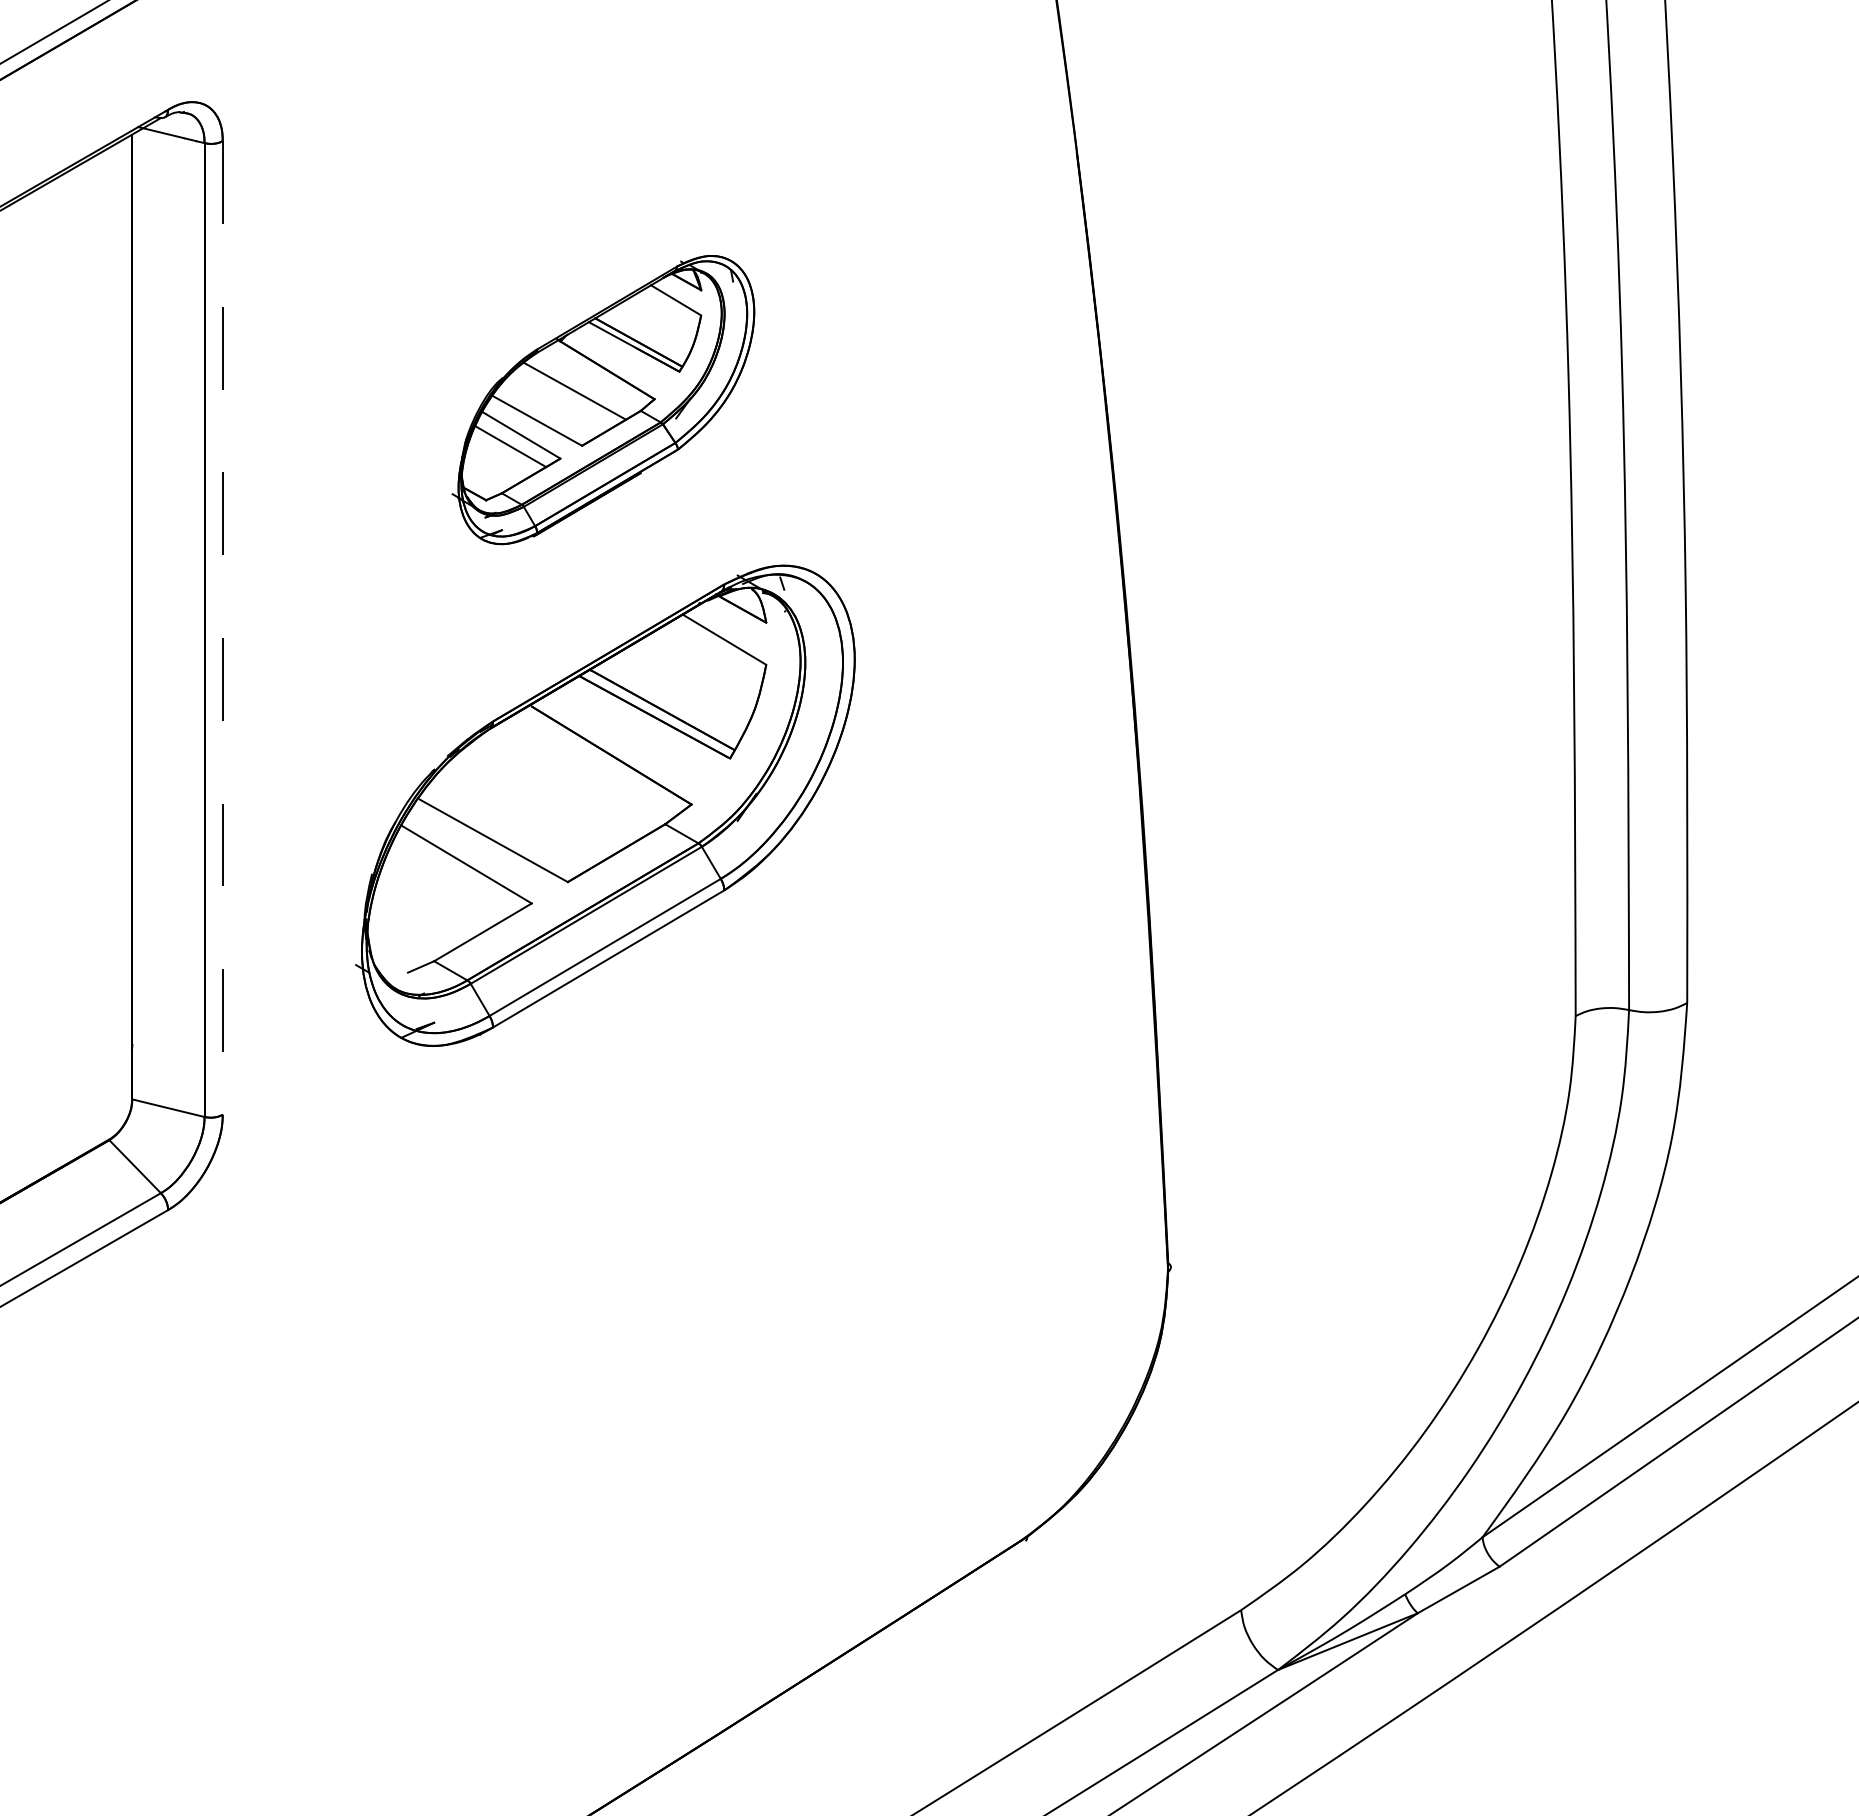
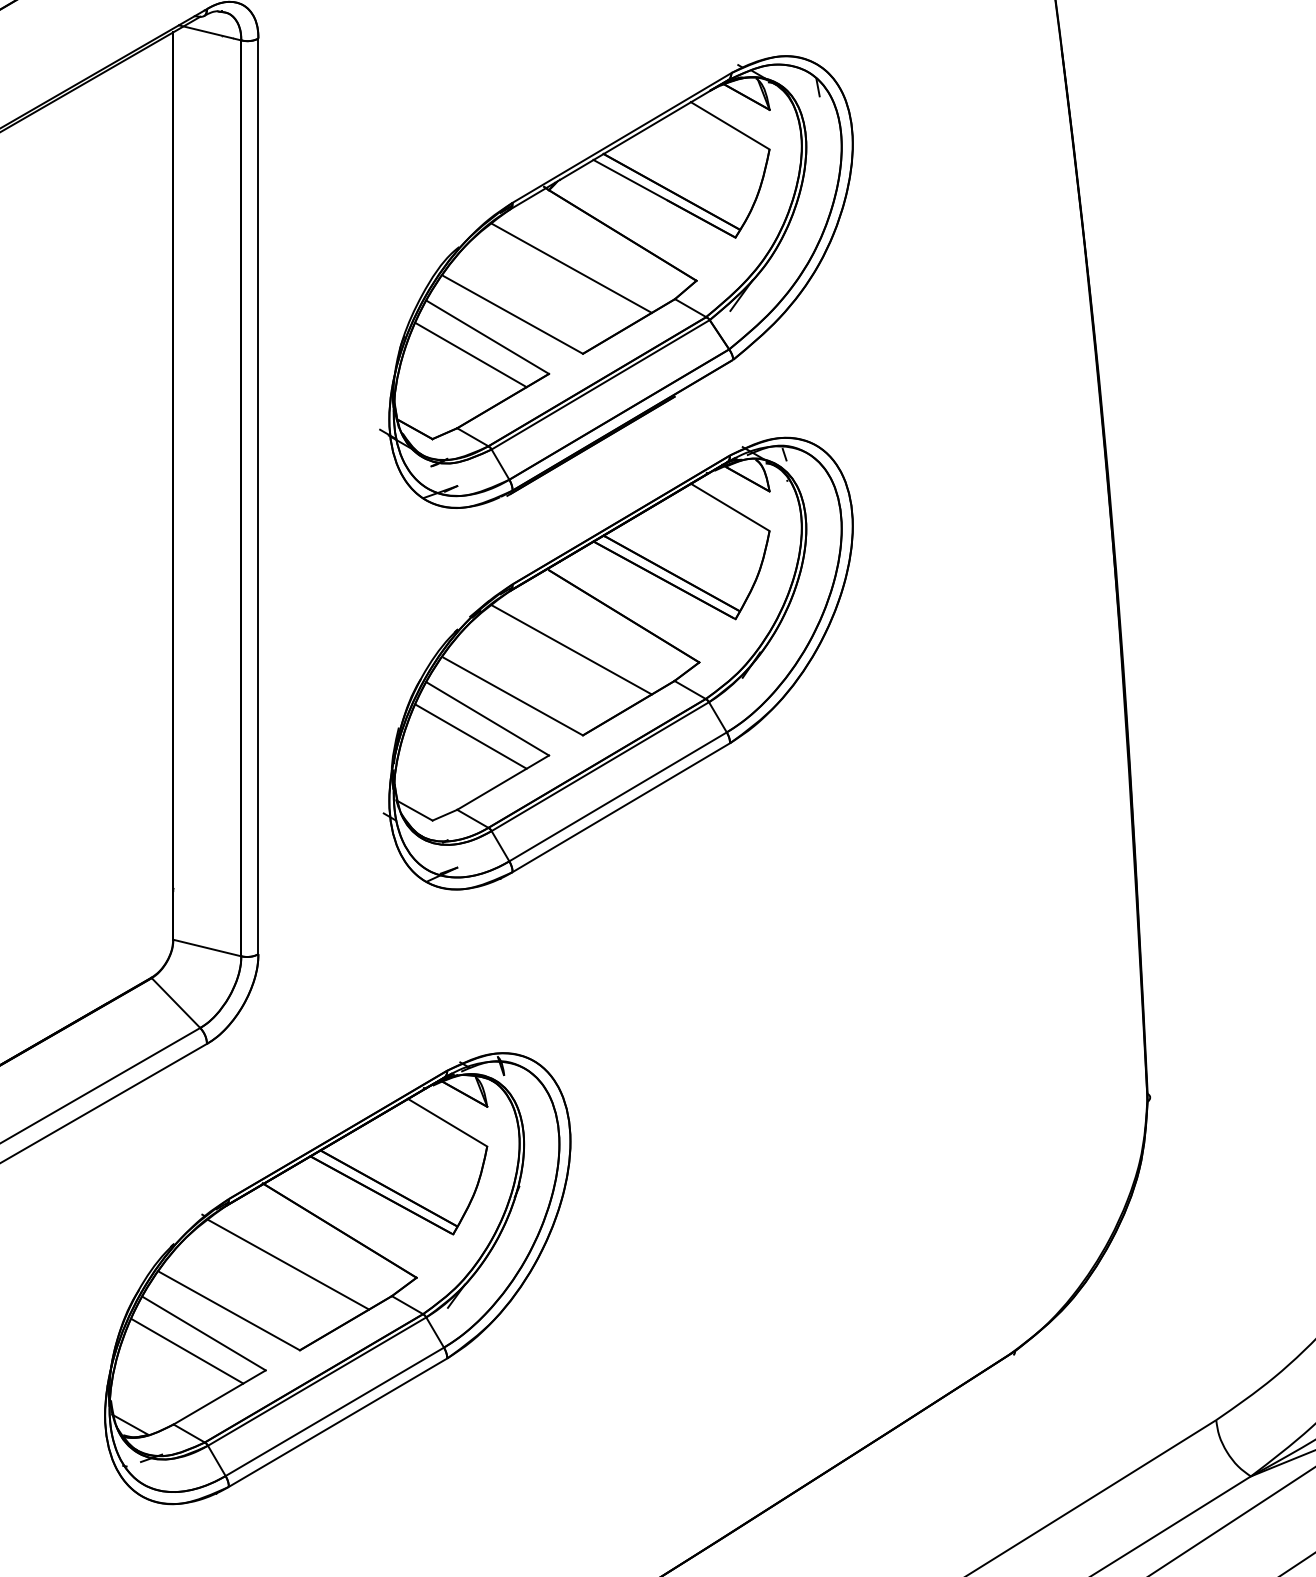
part: (603, 399) -> (616, 281), size x1.67
line: (222, 627) -> (258, 495), dashed -> solid
line: (556, 791) -> (572, 650), added
line: (449, 883) -> (471, 736), added
line: (389, 962) -> (415, 811), added
part: (306, 1459) -> (337, 1278), added

